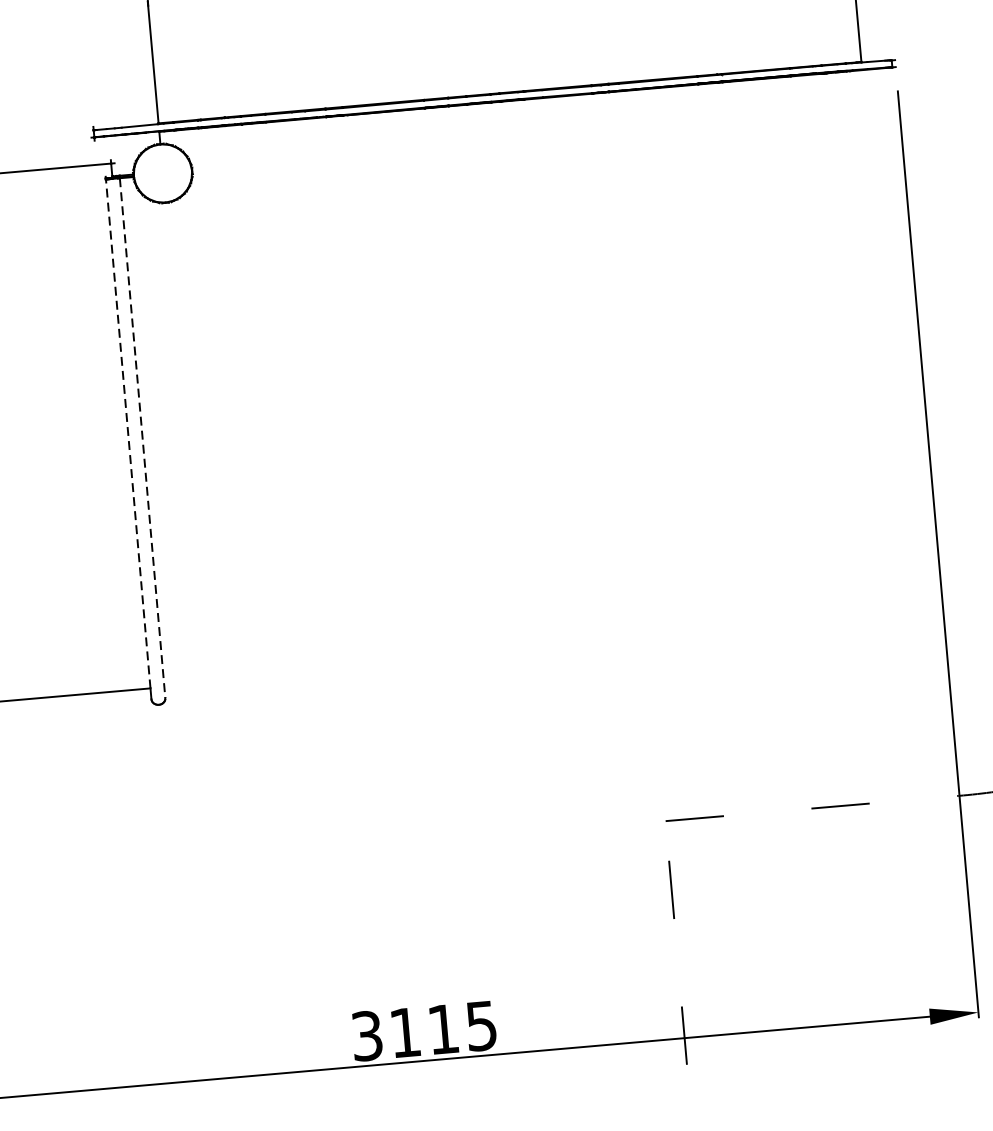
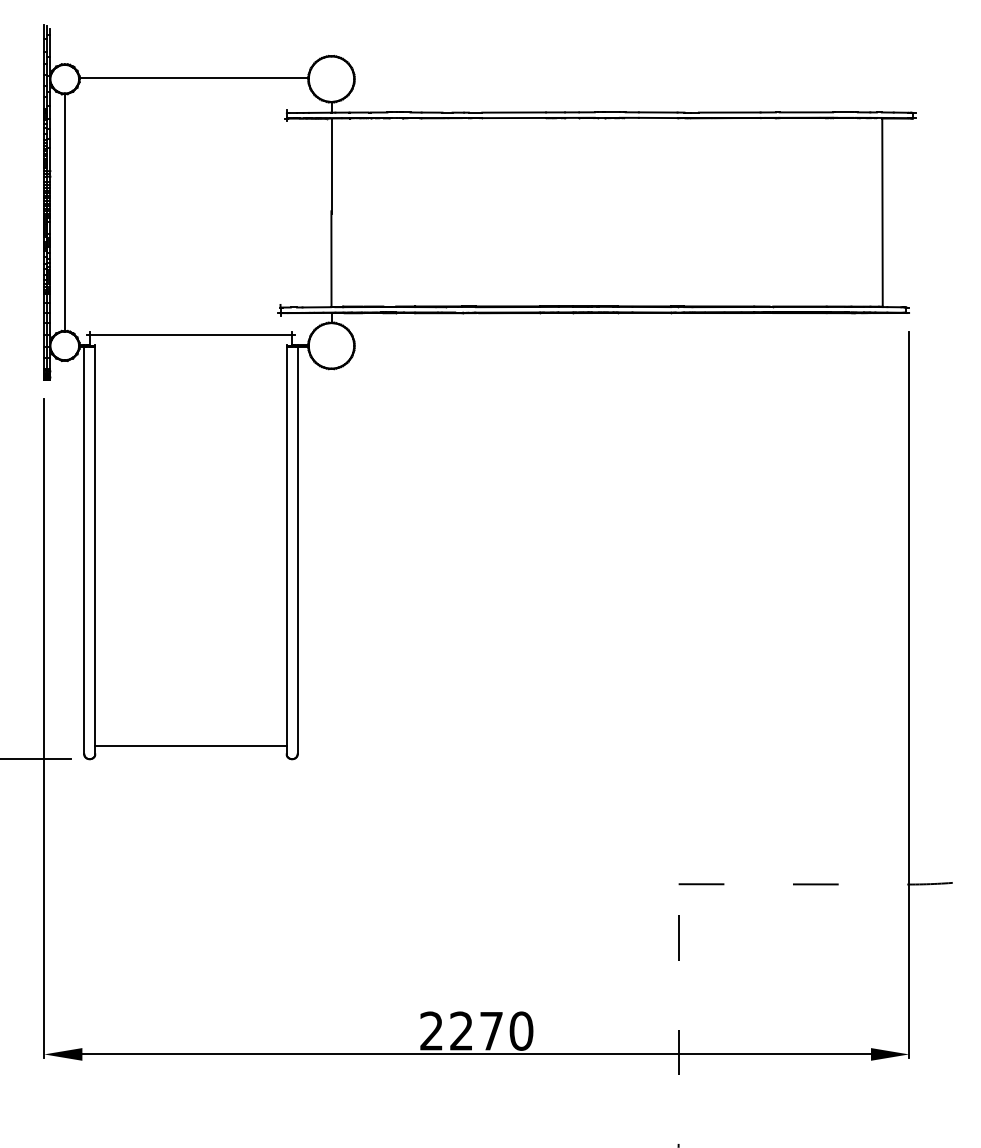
line: (127, 434) -> (286, 546), dashed -> solid
line: (142, 438) -> (297, 550), dashed -> solid
text: (424, 1030) -> (476, 1030), 3115 -> 2270

